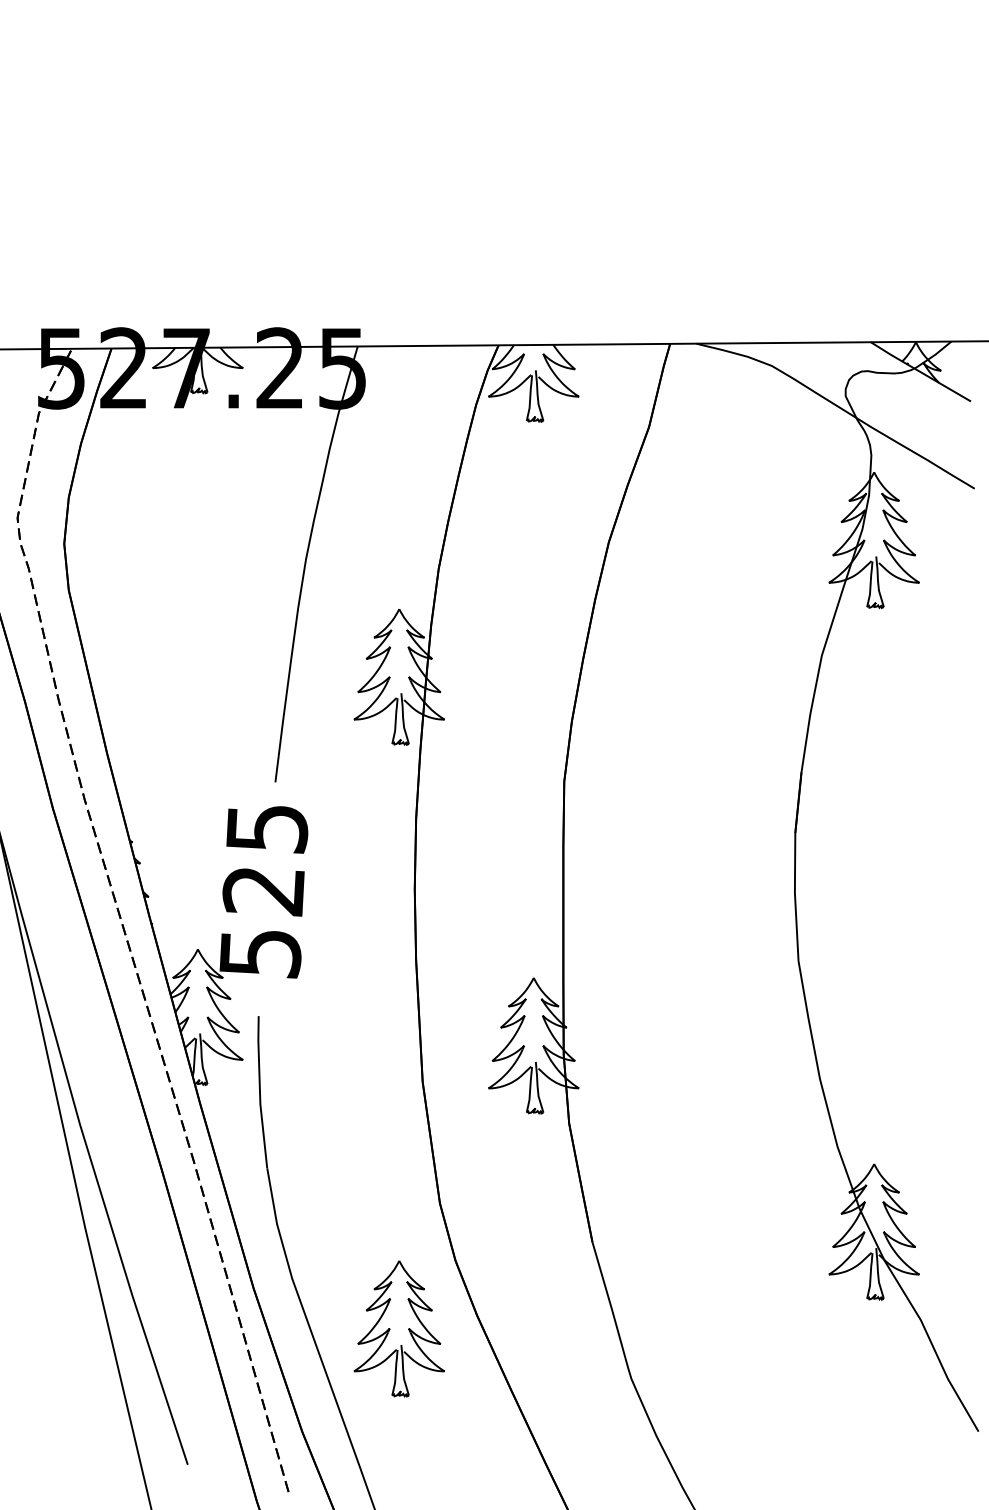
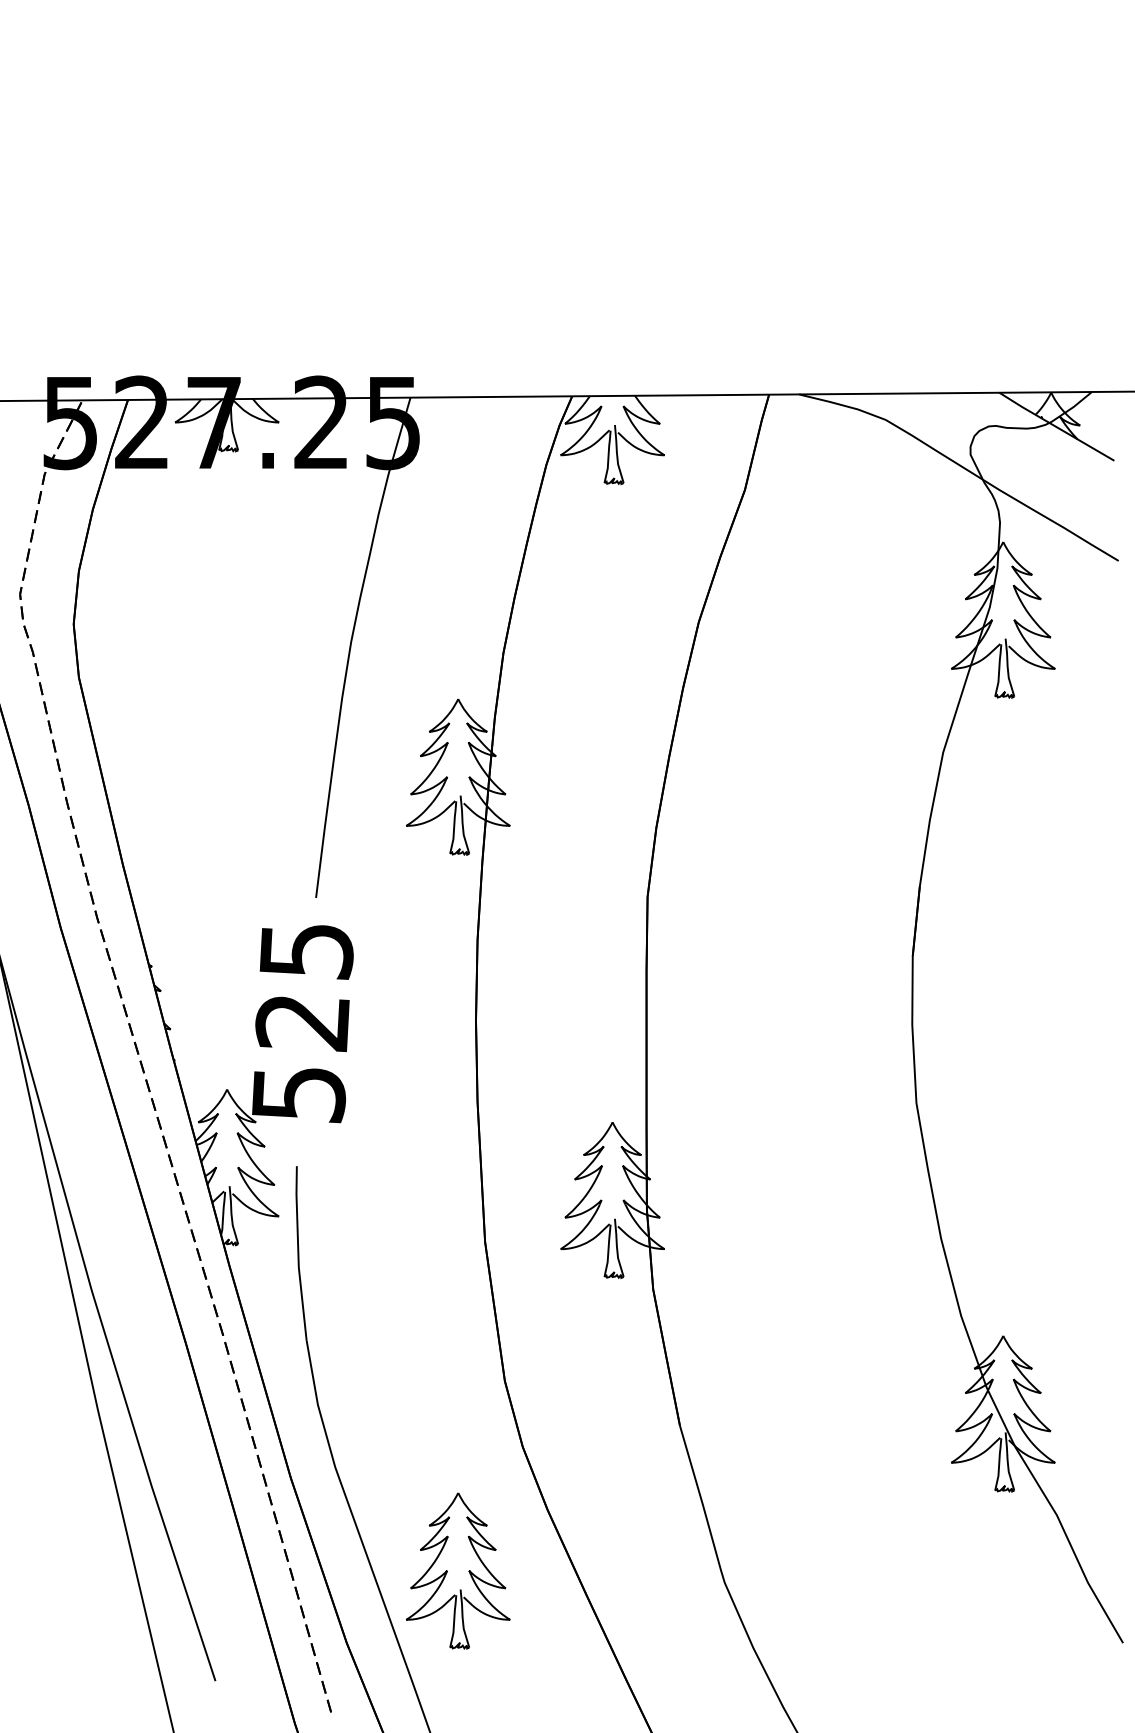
part: (398, 1328) -> (457, 1570), moved

